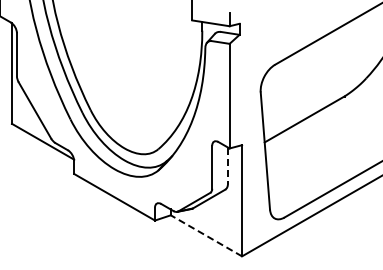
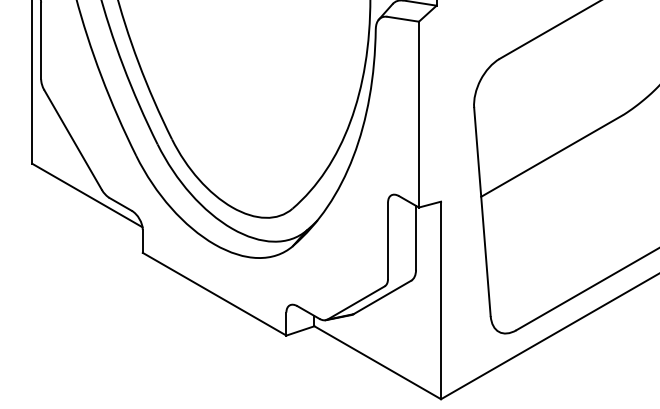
line: (228, 166) -> (416, 239), dashed -> solid
line: (206, 235) -> (377, 362), dashed -> solid

